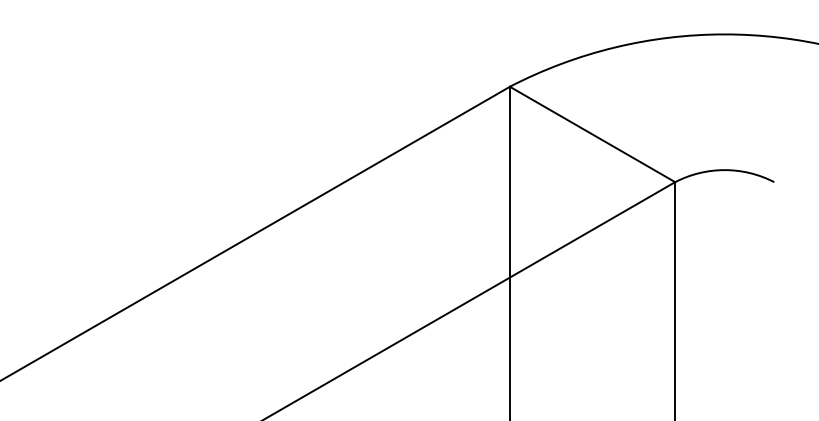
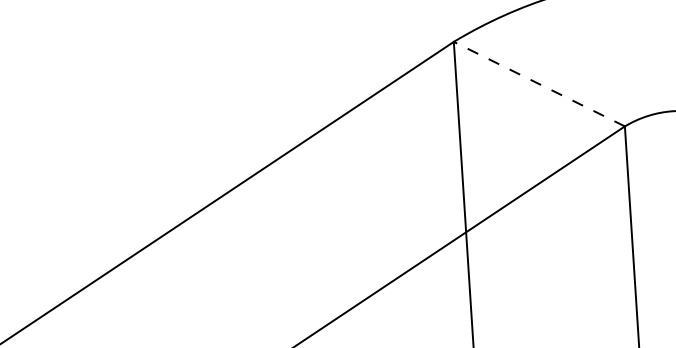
line: (592, 134) -> (539, 84), solid -> dashed

